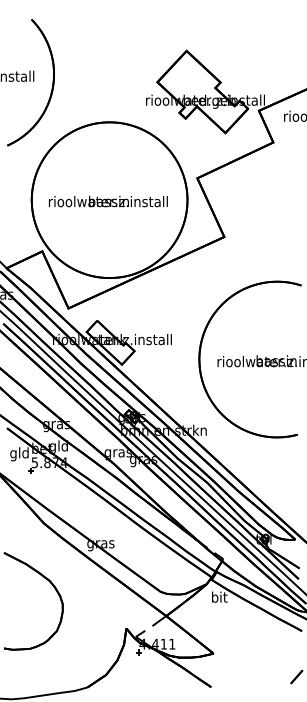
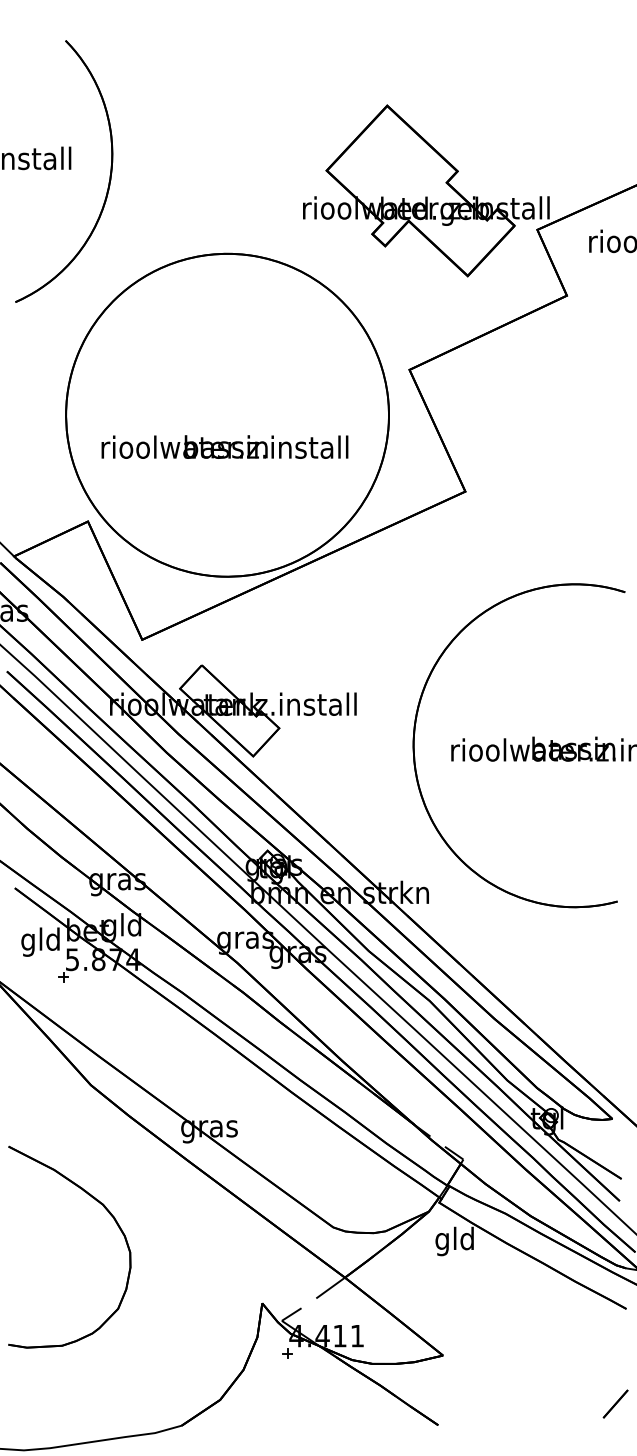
text: (108, 201) -> (225, 447), moved
text: (219, 598) -> (455, 1241), bit -> gld

